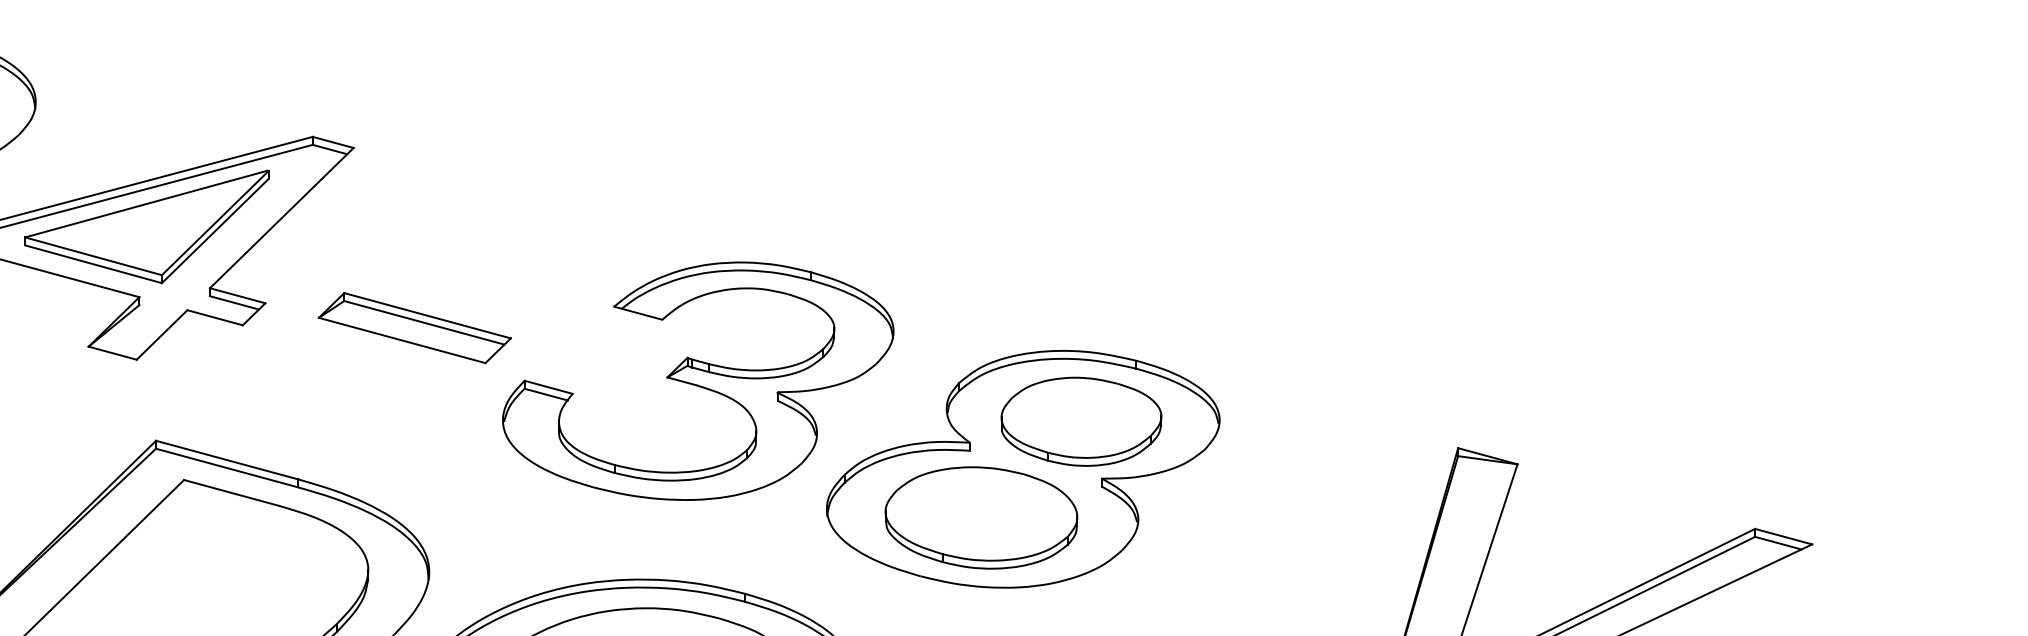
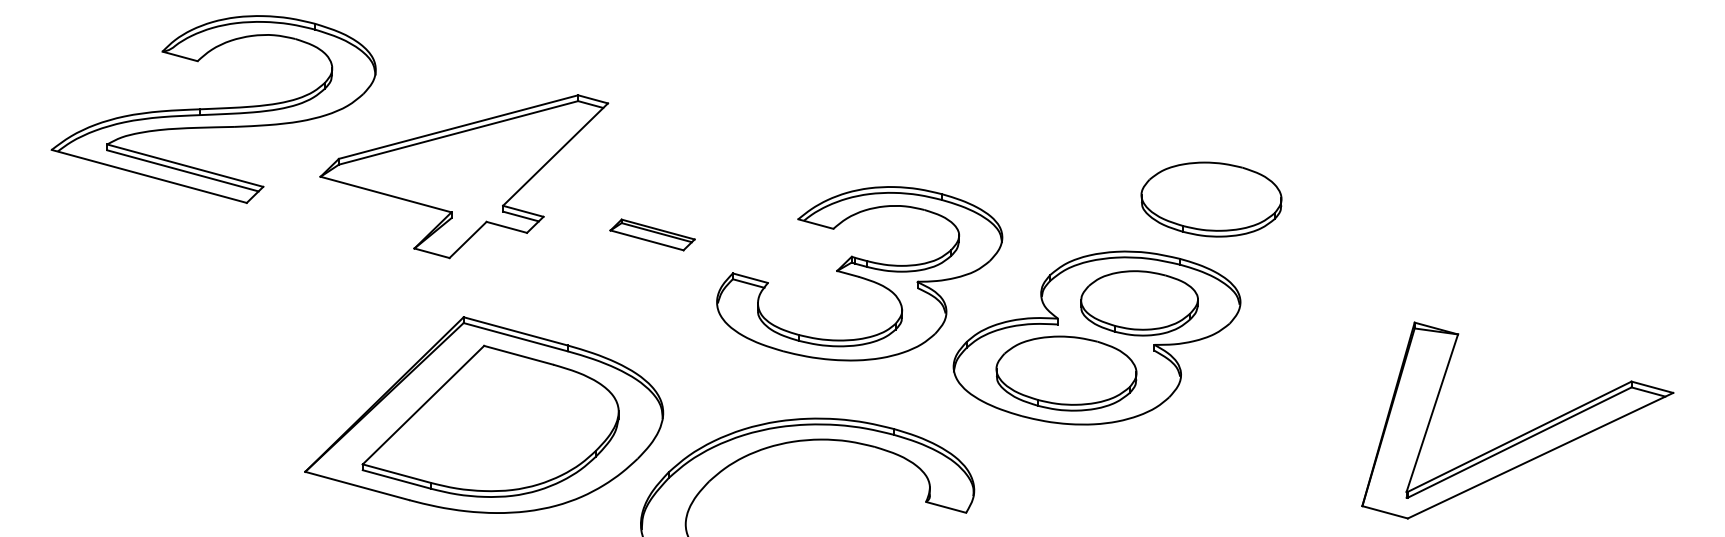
part: (146, 227) -> (456, 161), removed
part: (1179, 279) -> (1211, 199), added
part: (414, 327) -> (652, 234), size x0.6

